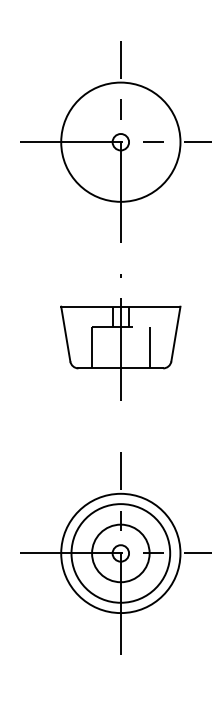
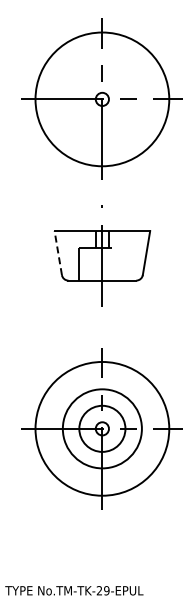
circle: (120, 142) -> (102, 99), size x1.4
line: (66, 333) -> (58, 252), solid -> dashed
line: (149, 347) -> (125, 263), removed
circle: (120, 552) -> (102, 428), size x1.4

